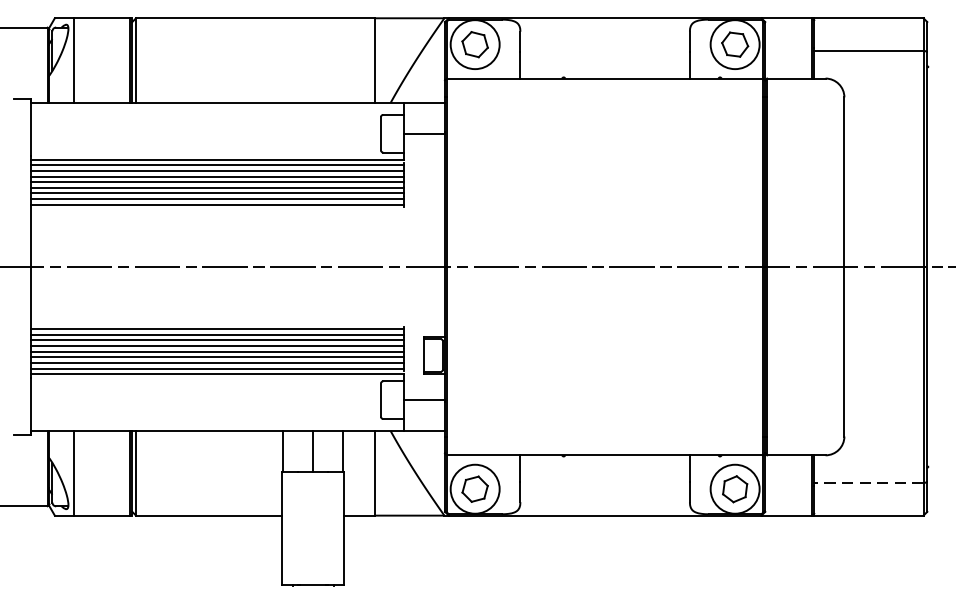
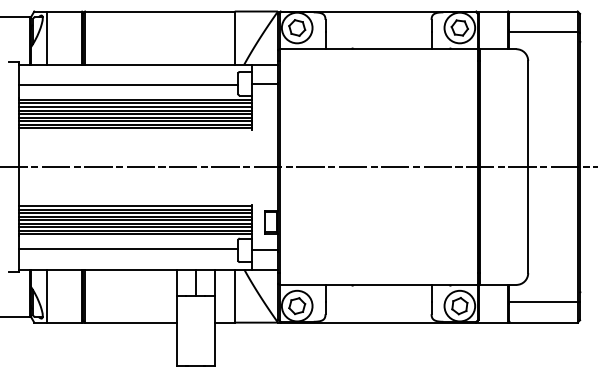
line: (205, 136) -> (128, 85), added
line: (205, 398) -> (128, 249), added
line: (868, 483) -> (543, 302), dashed -> solid

